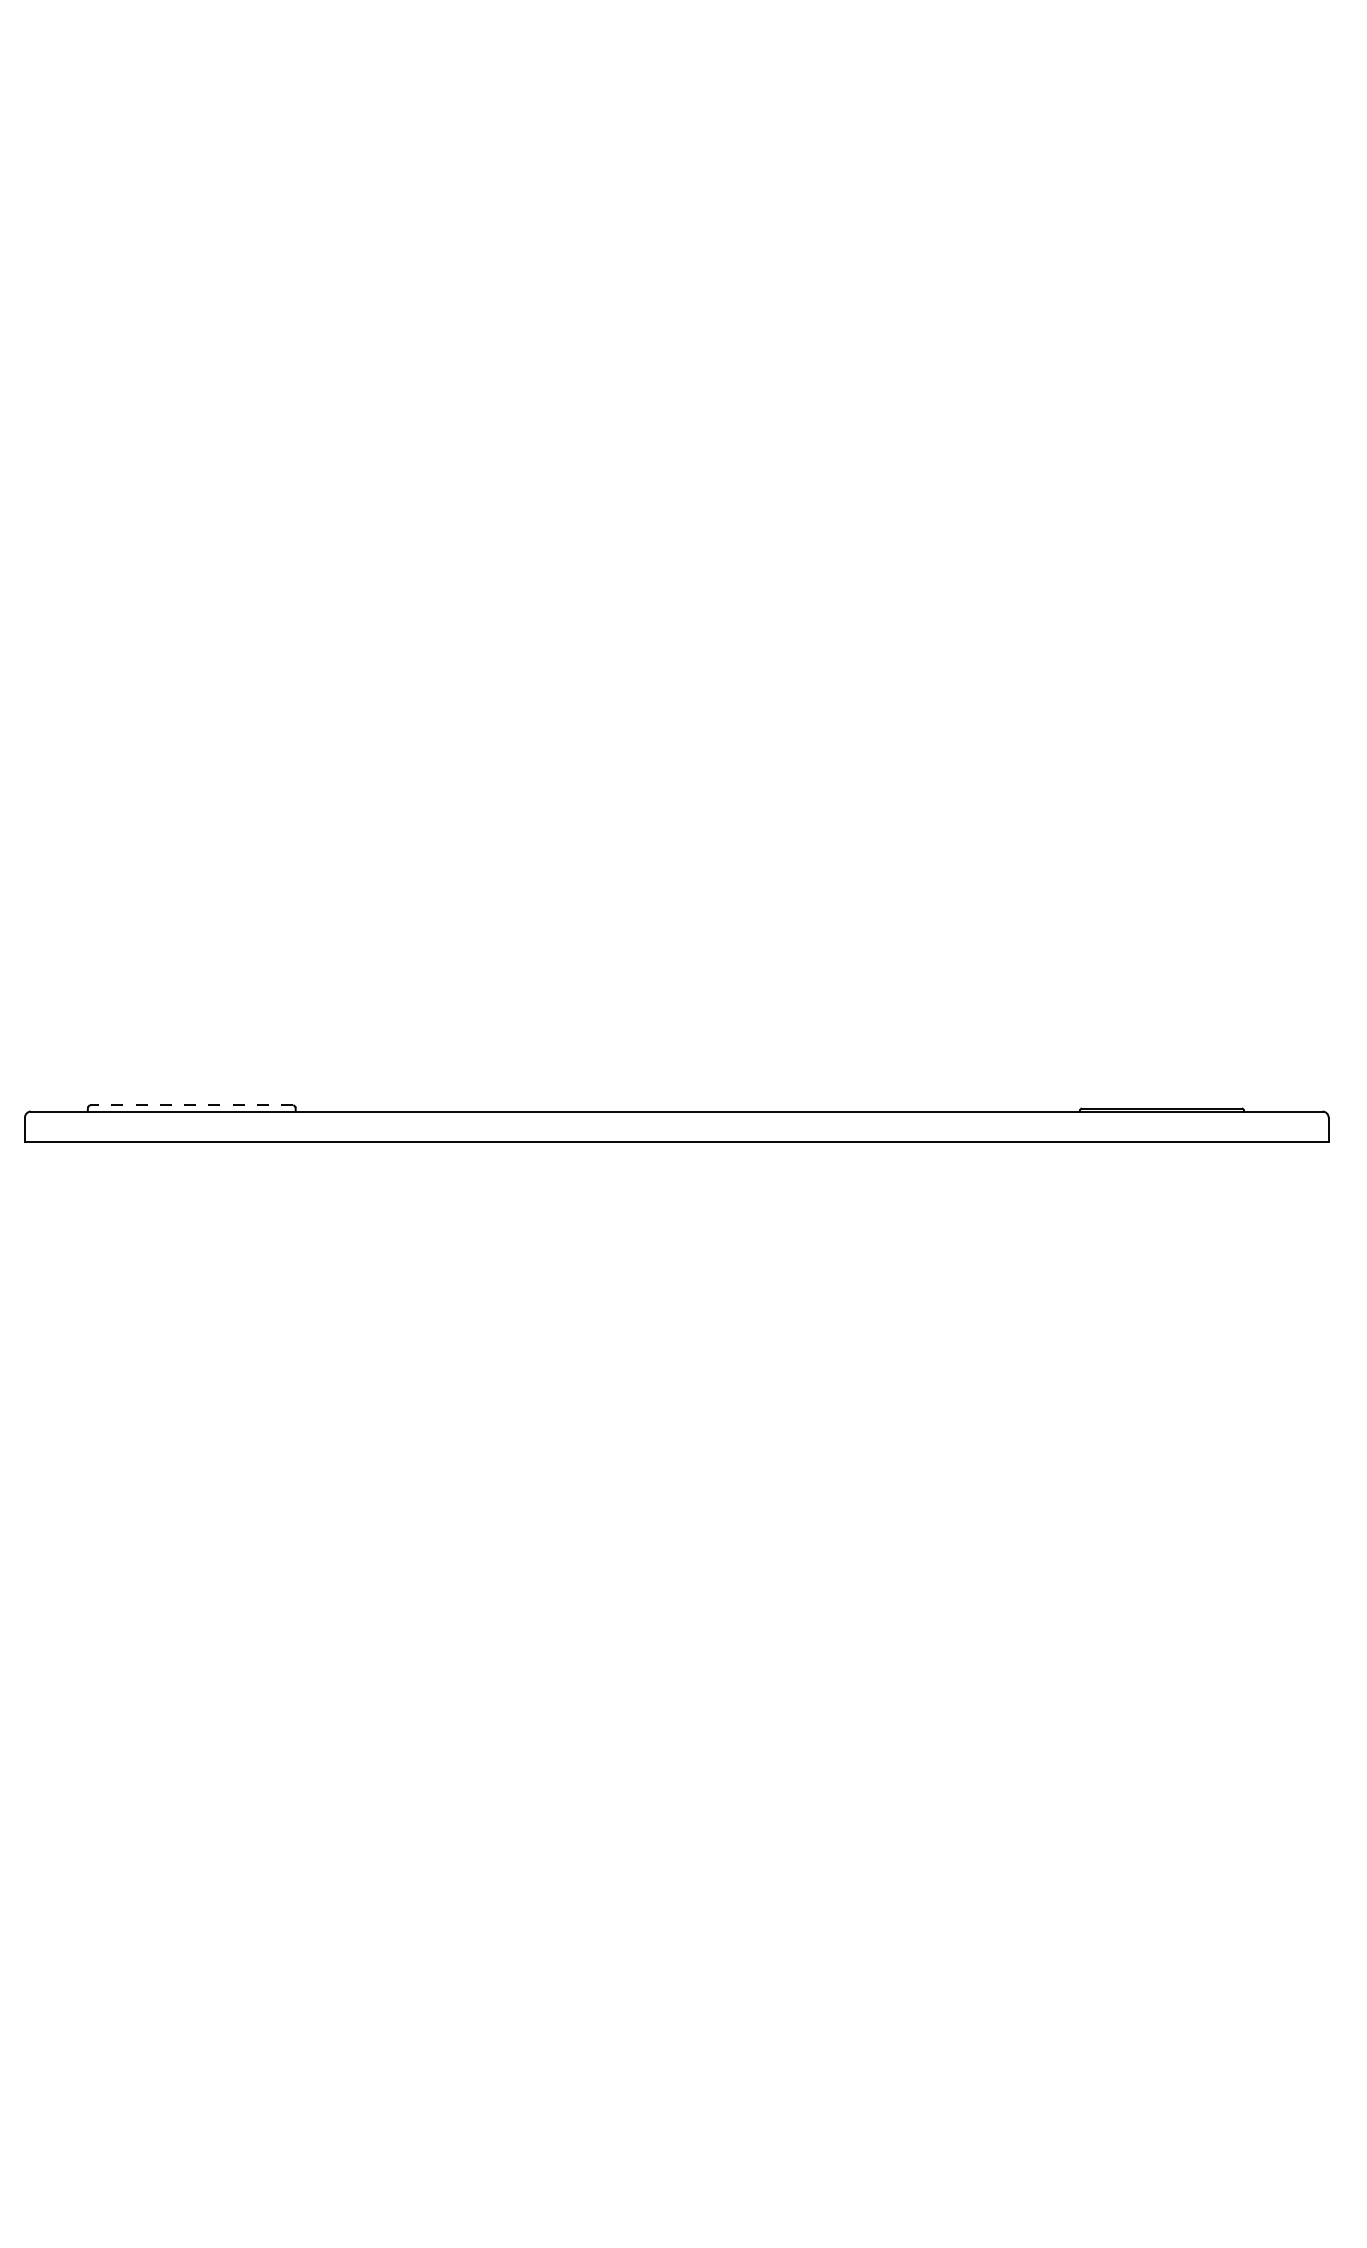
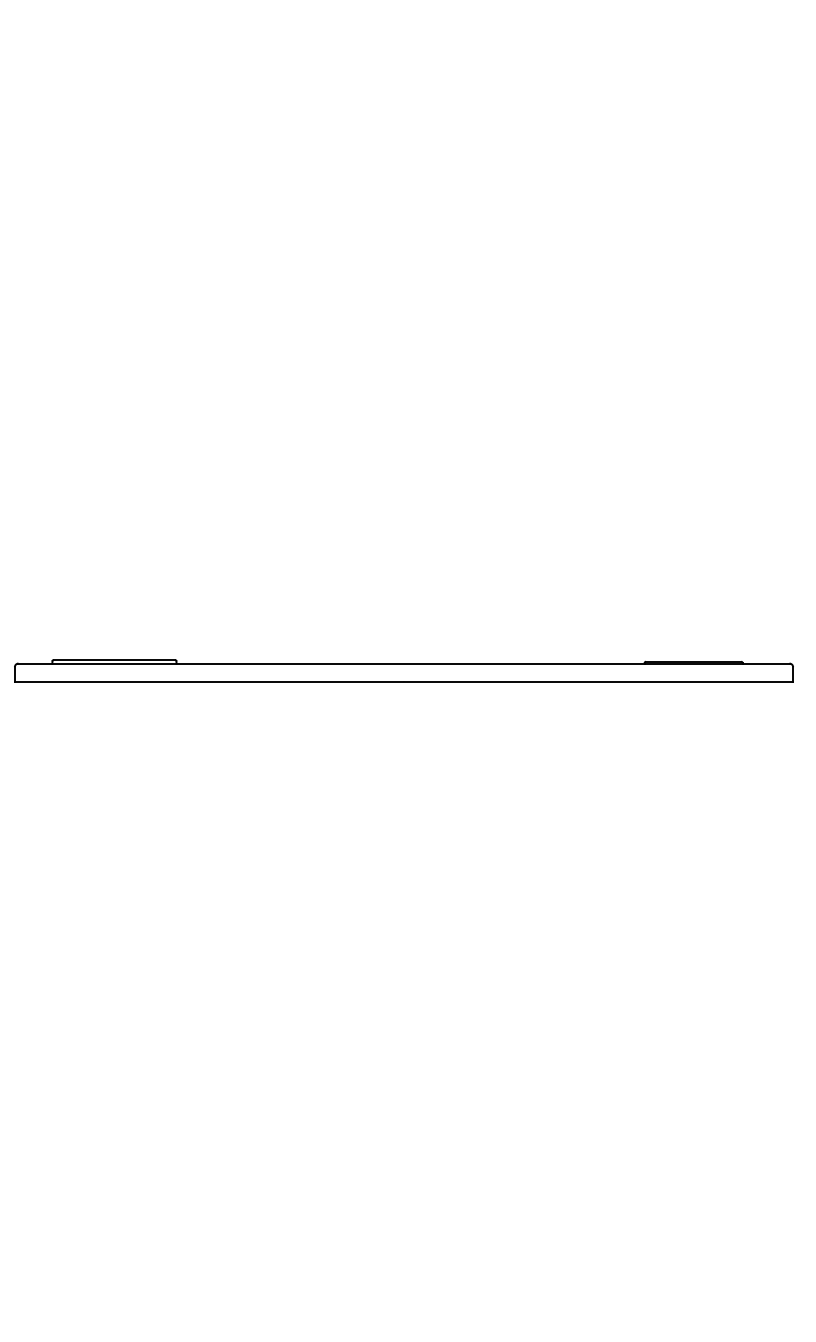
line: (191, 1104) -> (114, 659), dashed -> solid

